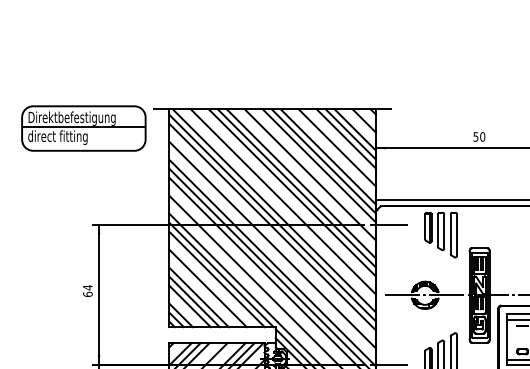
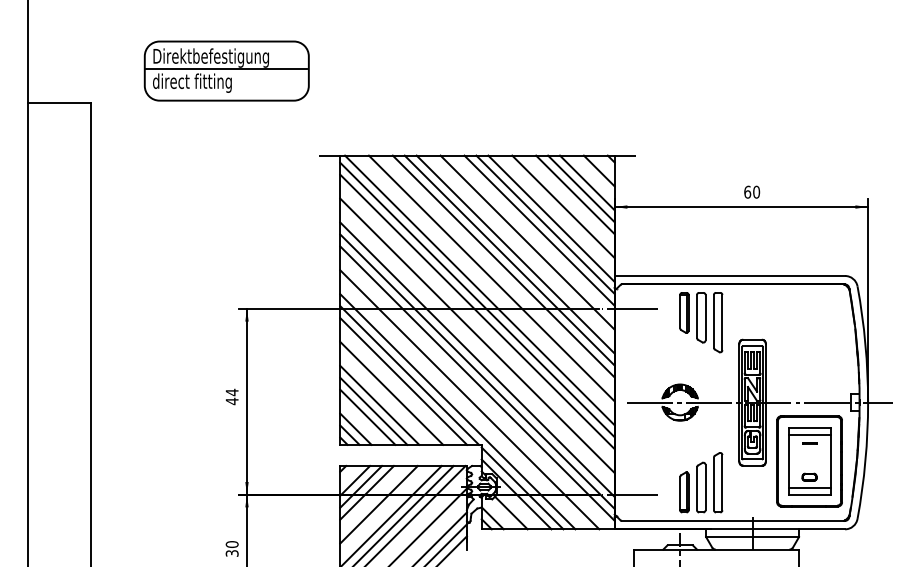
part: (83, 128) -> (226, 70), moved
text: (475, 136) -> (747, 191), 50 -> 60
text: (87, 294) -> (231, 401), 64 -> 44

